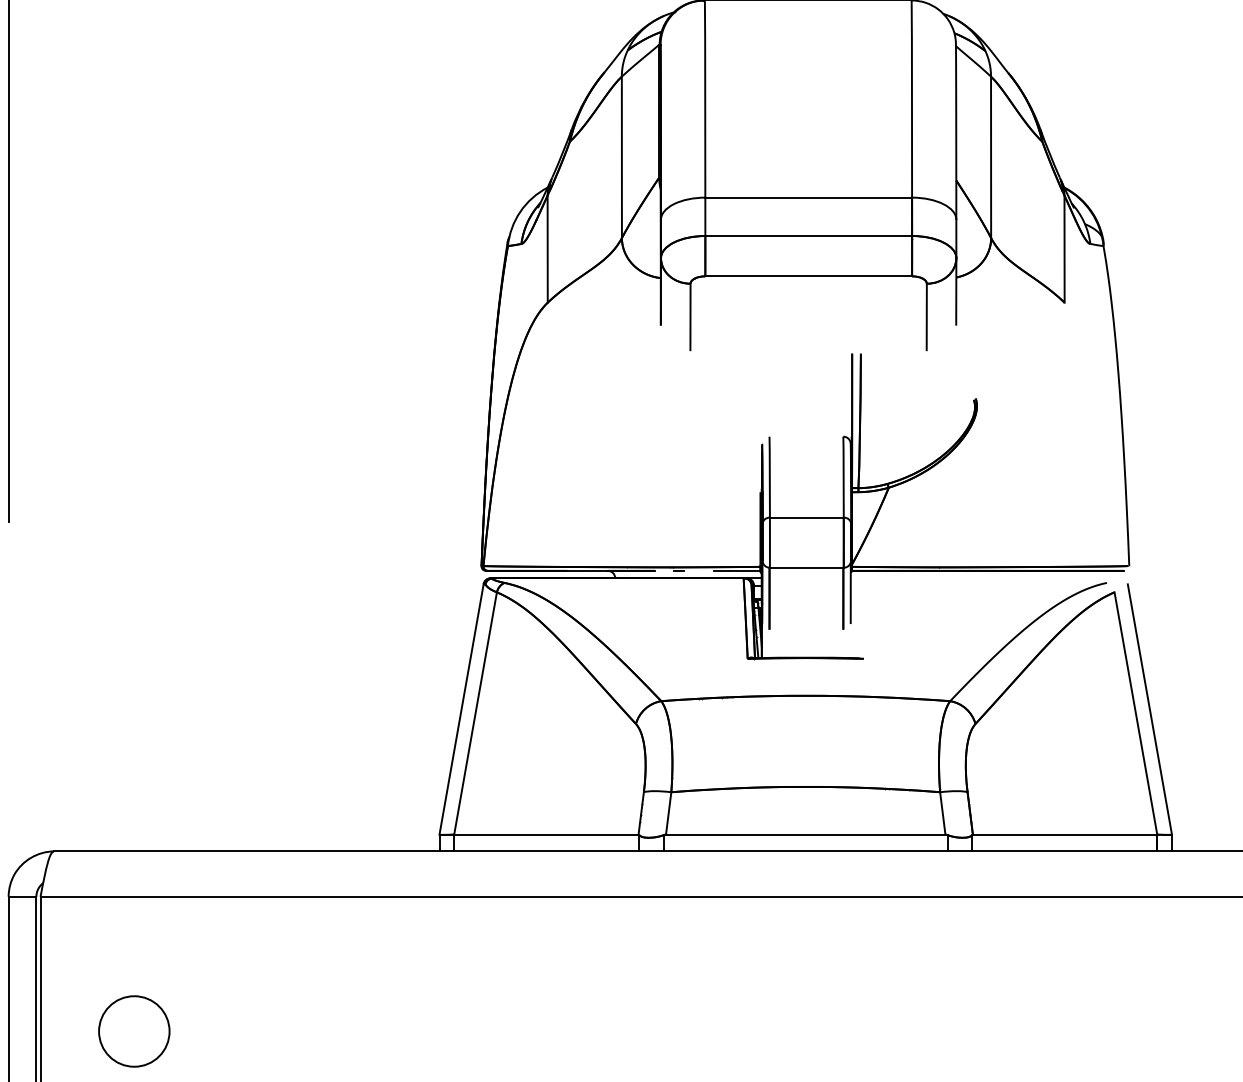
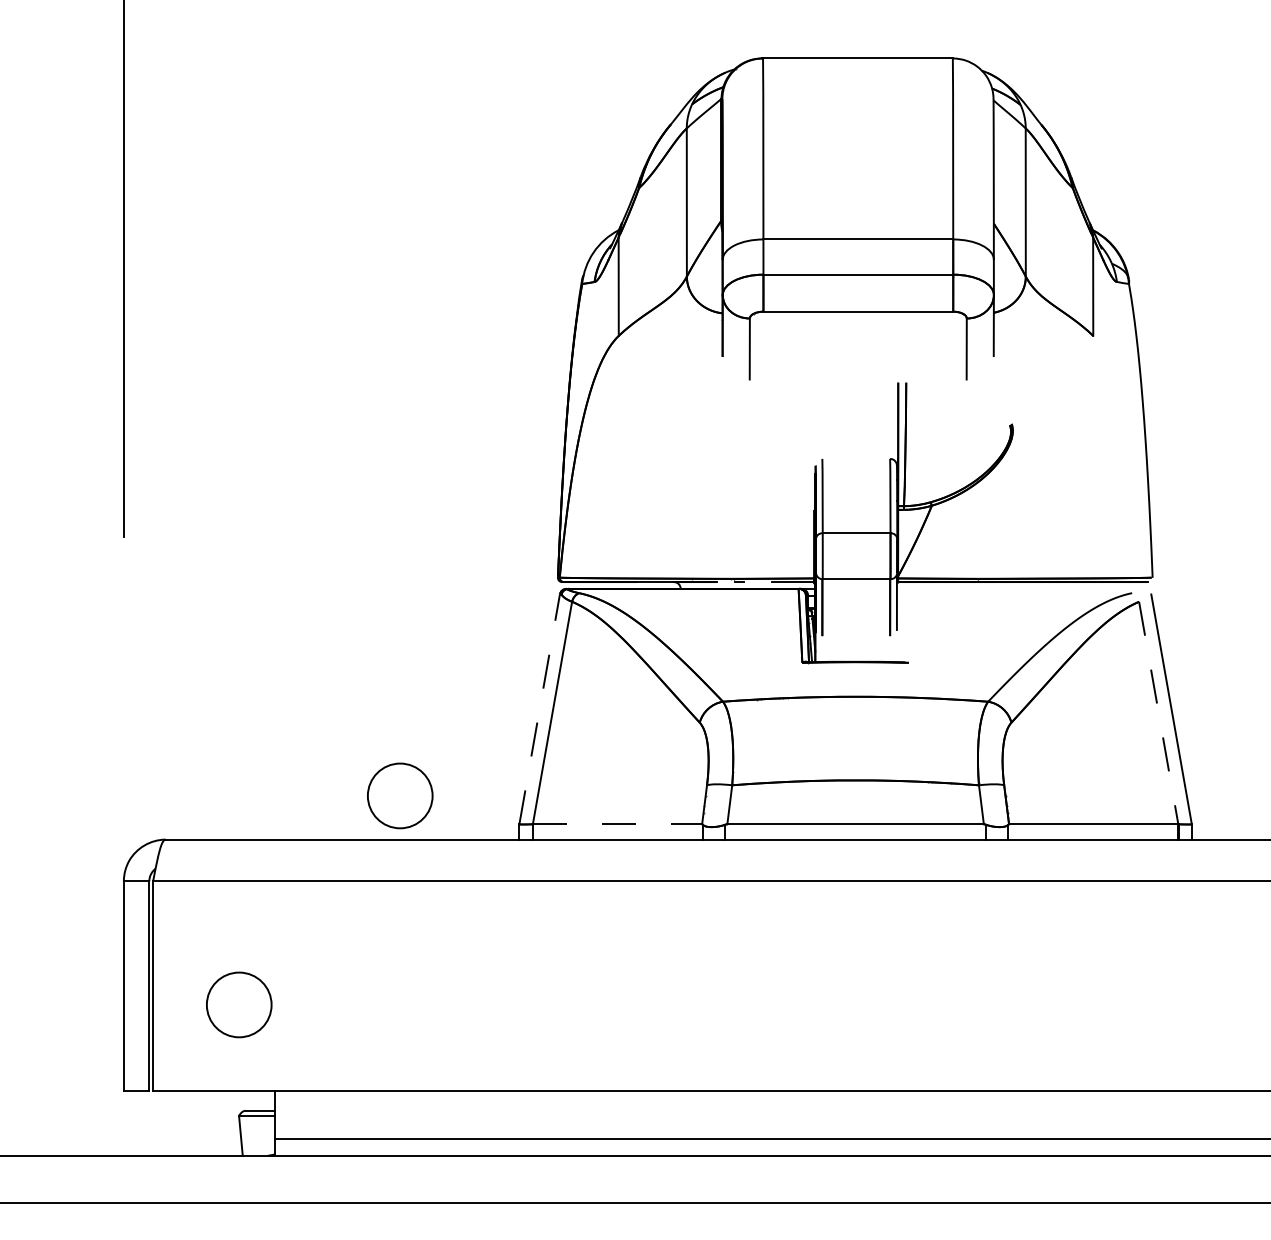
line: (461, 709) -> (539, 709), solid -> dashed
line: (1135, 714) -> (1158, 713), solid -> dashed
circle: (309, 803) -> (400, 795), added
line: (546, 834) -> (617, 824), solid -> dashed

